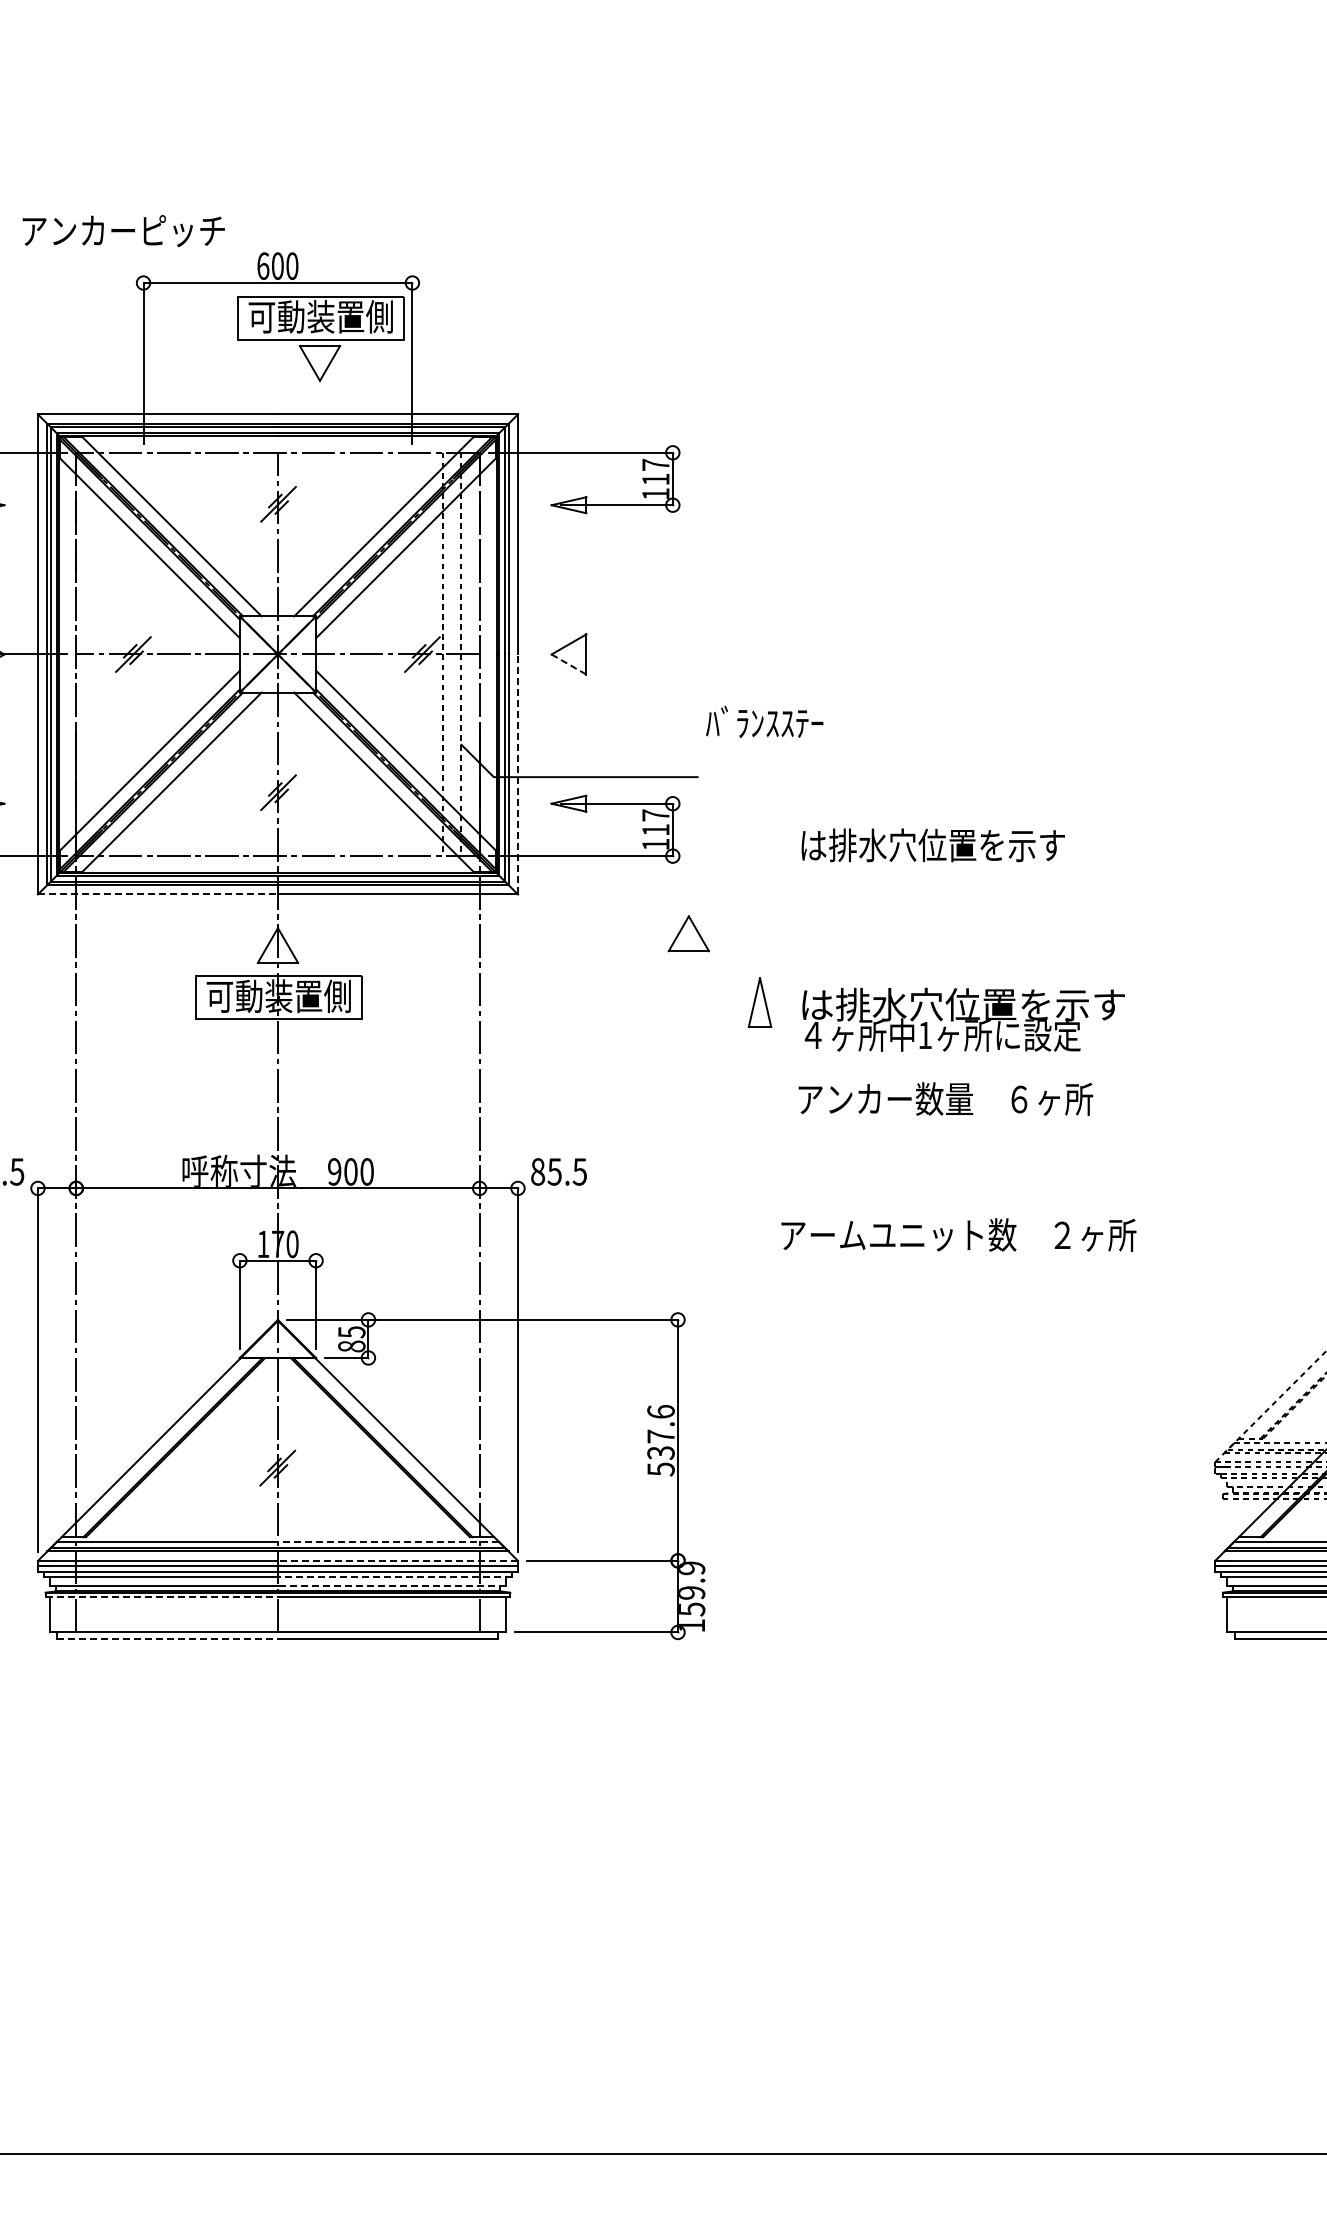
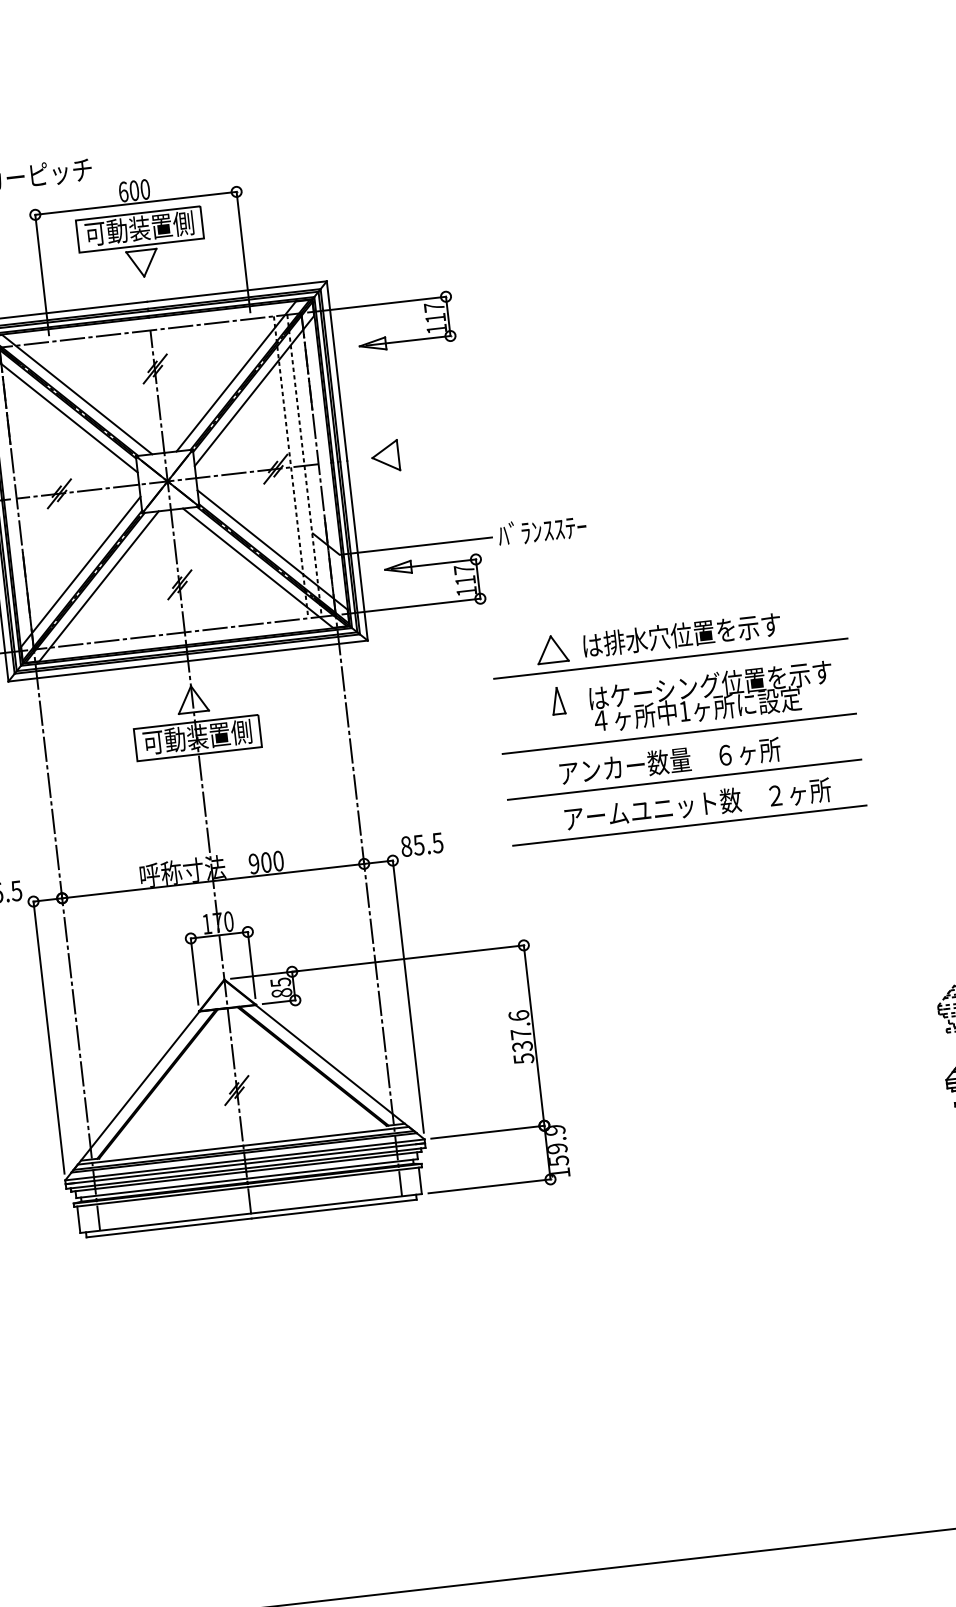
part: (320, 338) -> (141, 244), moved
line: (569, 664) -> (386, 464), dashed -> solid
text: (764, 721) -> (542, 529), moved
line: (517, 774) -> (357, 550), dashed -> solid
text: (932, 845) -> (681, 635), moved
line: (157, 894) -> (97, 671), dashed -> solid
part: (688, 933) -> (551, 649), moved
line: (914, 963) -> (670, 658), added
part: (759, 1002) -> (557, 700), size x0.71
text: (963, 1004) -> (710, 684), は排水穴位置を示す -> はケーシング位置を示す
line: (914, 1064) -> (679, 734), added
text: (945, 1098) -> (670, 760), moved
line: (914, 1125) -> (684, 779), added
line: (914, 1186) -> (689, 825), added
text: (958, 1234) -> (697, 803), moved
line: (388, 1541) -> (326, 1135), dashed -> solid
line: (397, 1560) -> (334, 1149), dashed -> solid
line: (394, 1576) -> (333, 1161), dashed -> solid
line: (391, 1585) -> (332, 1168), dashed -> solid
line: (162, 1597) -> (161, 1197), dashed -> solid
line: (168, 1639) -> (169, 1228), dashed -> solid

